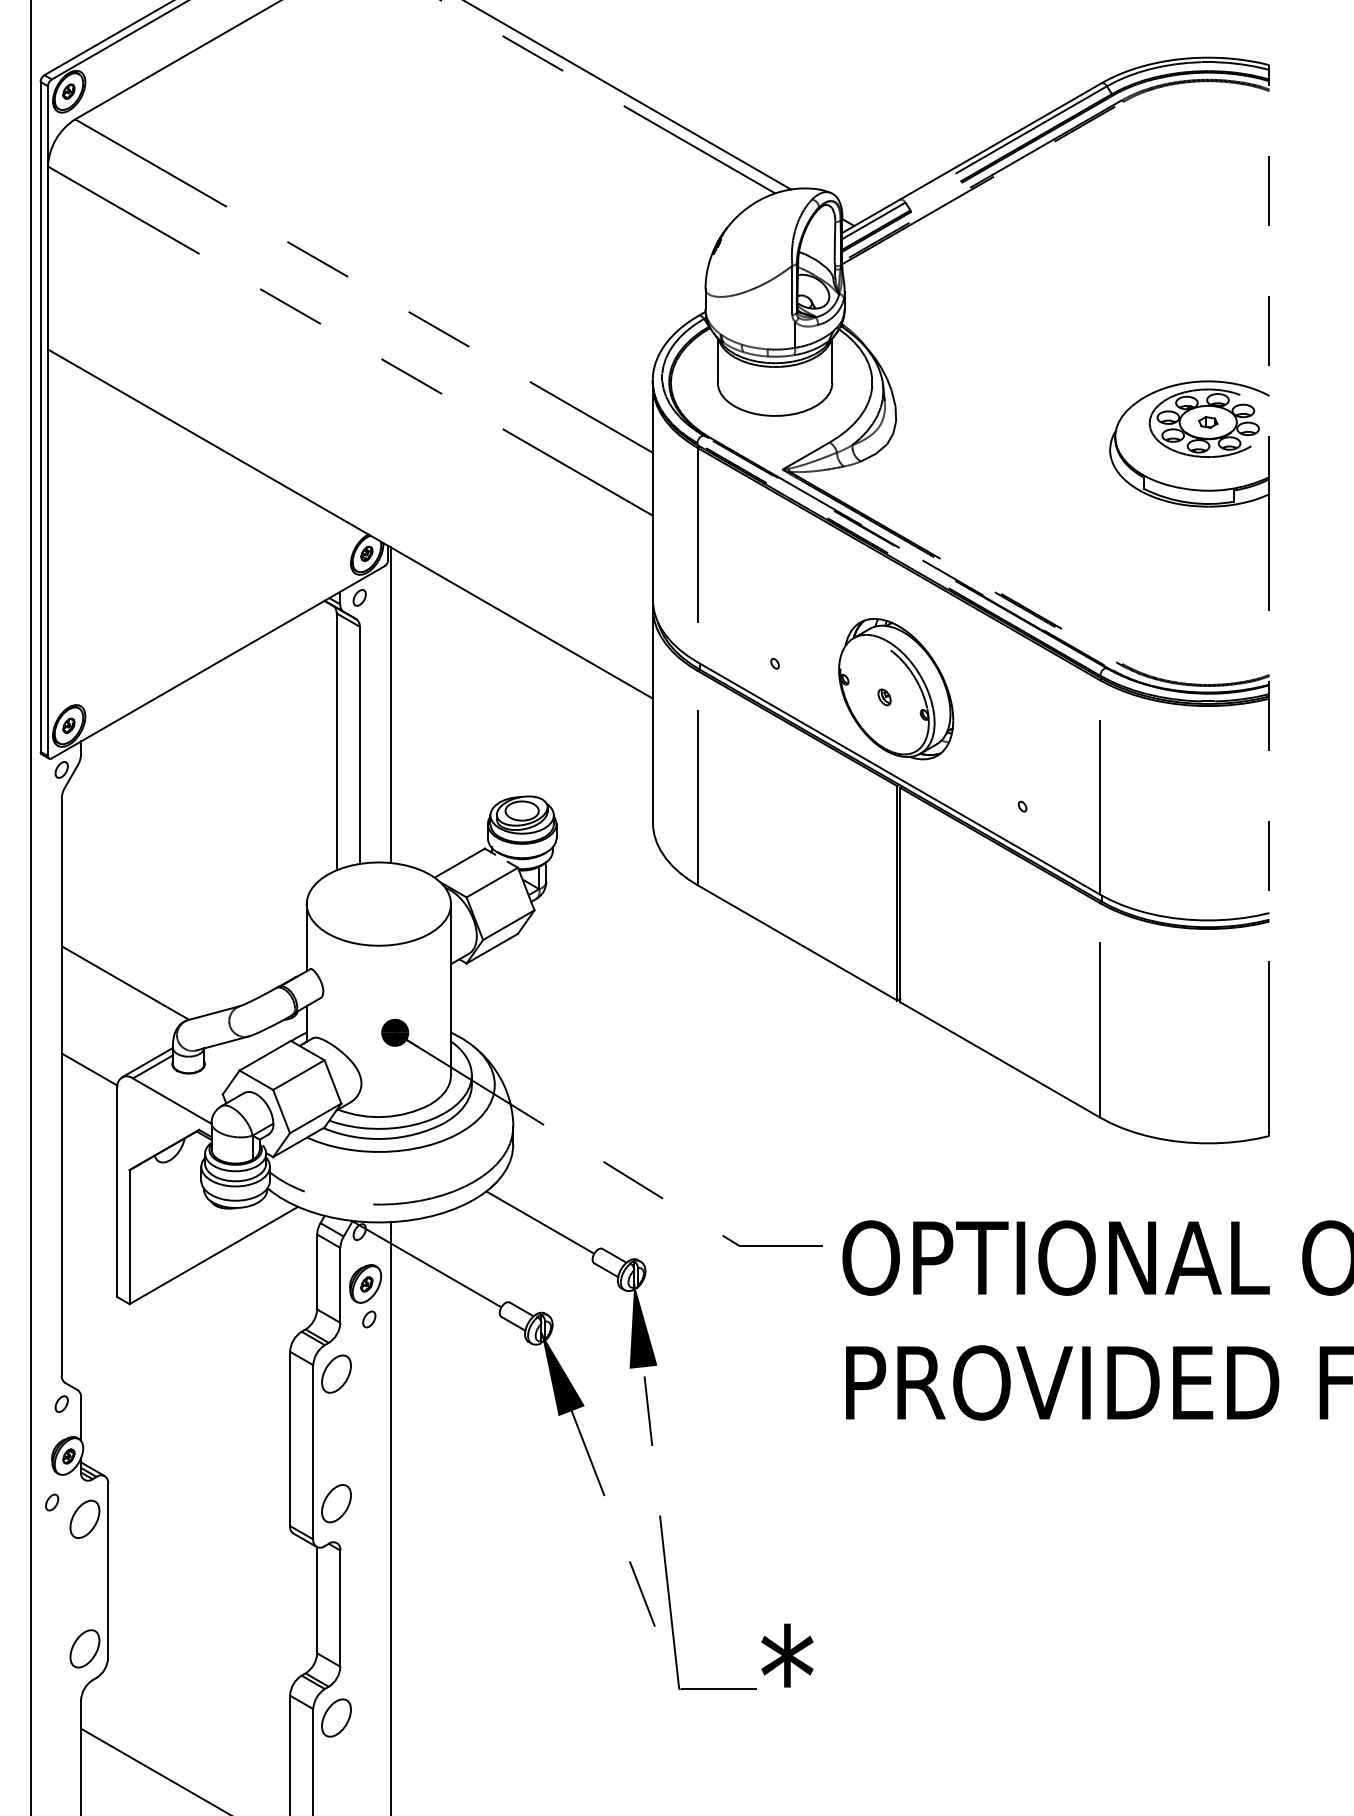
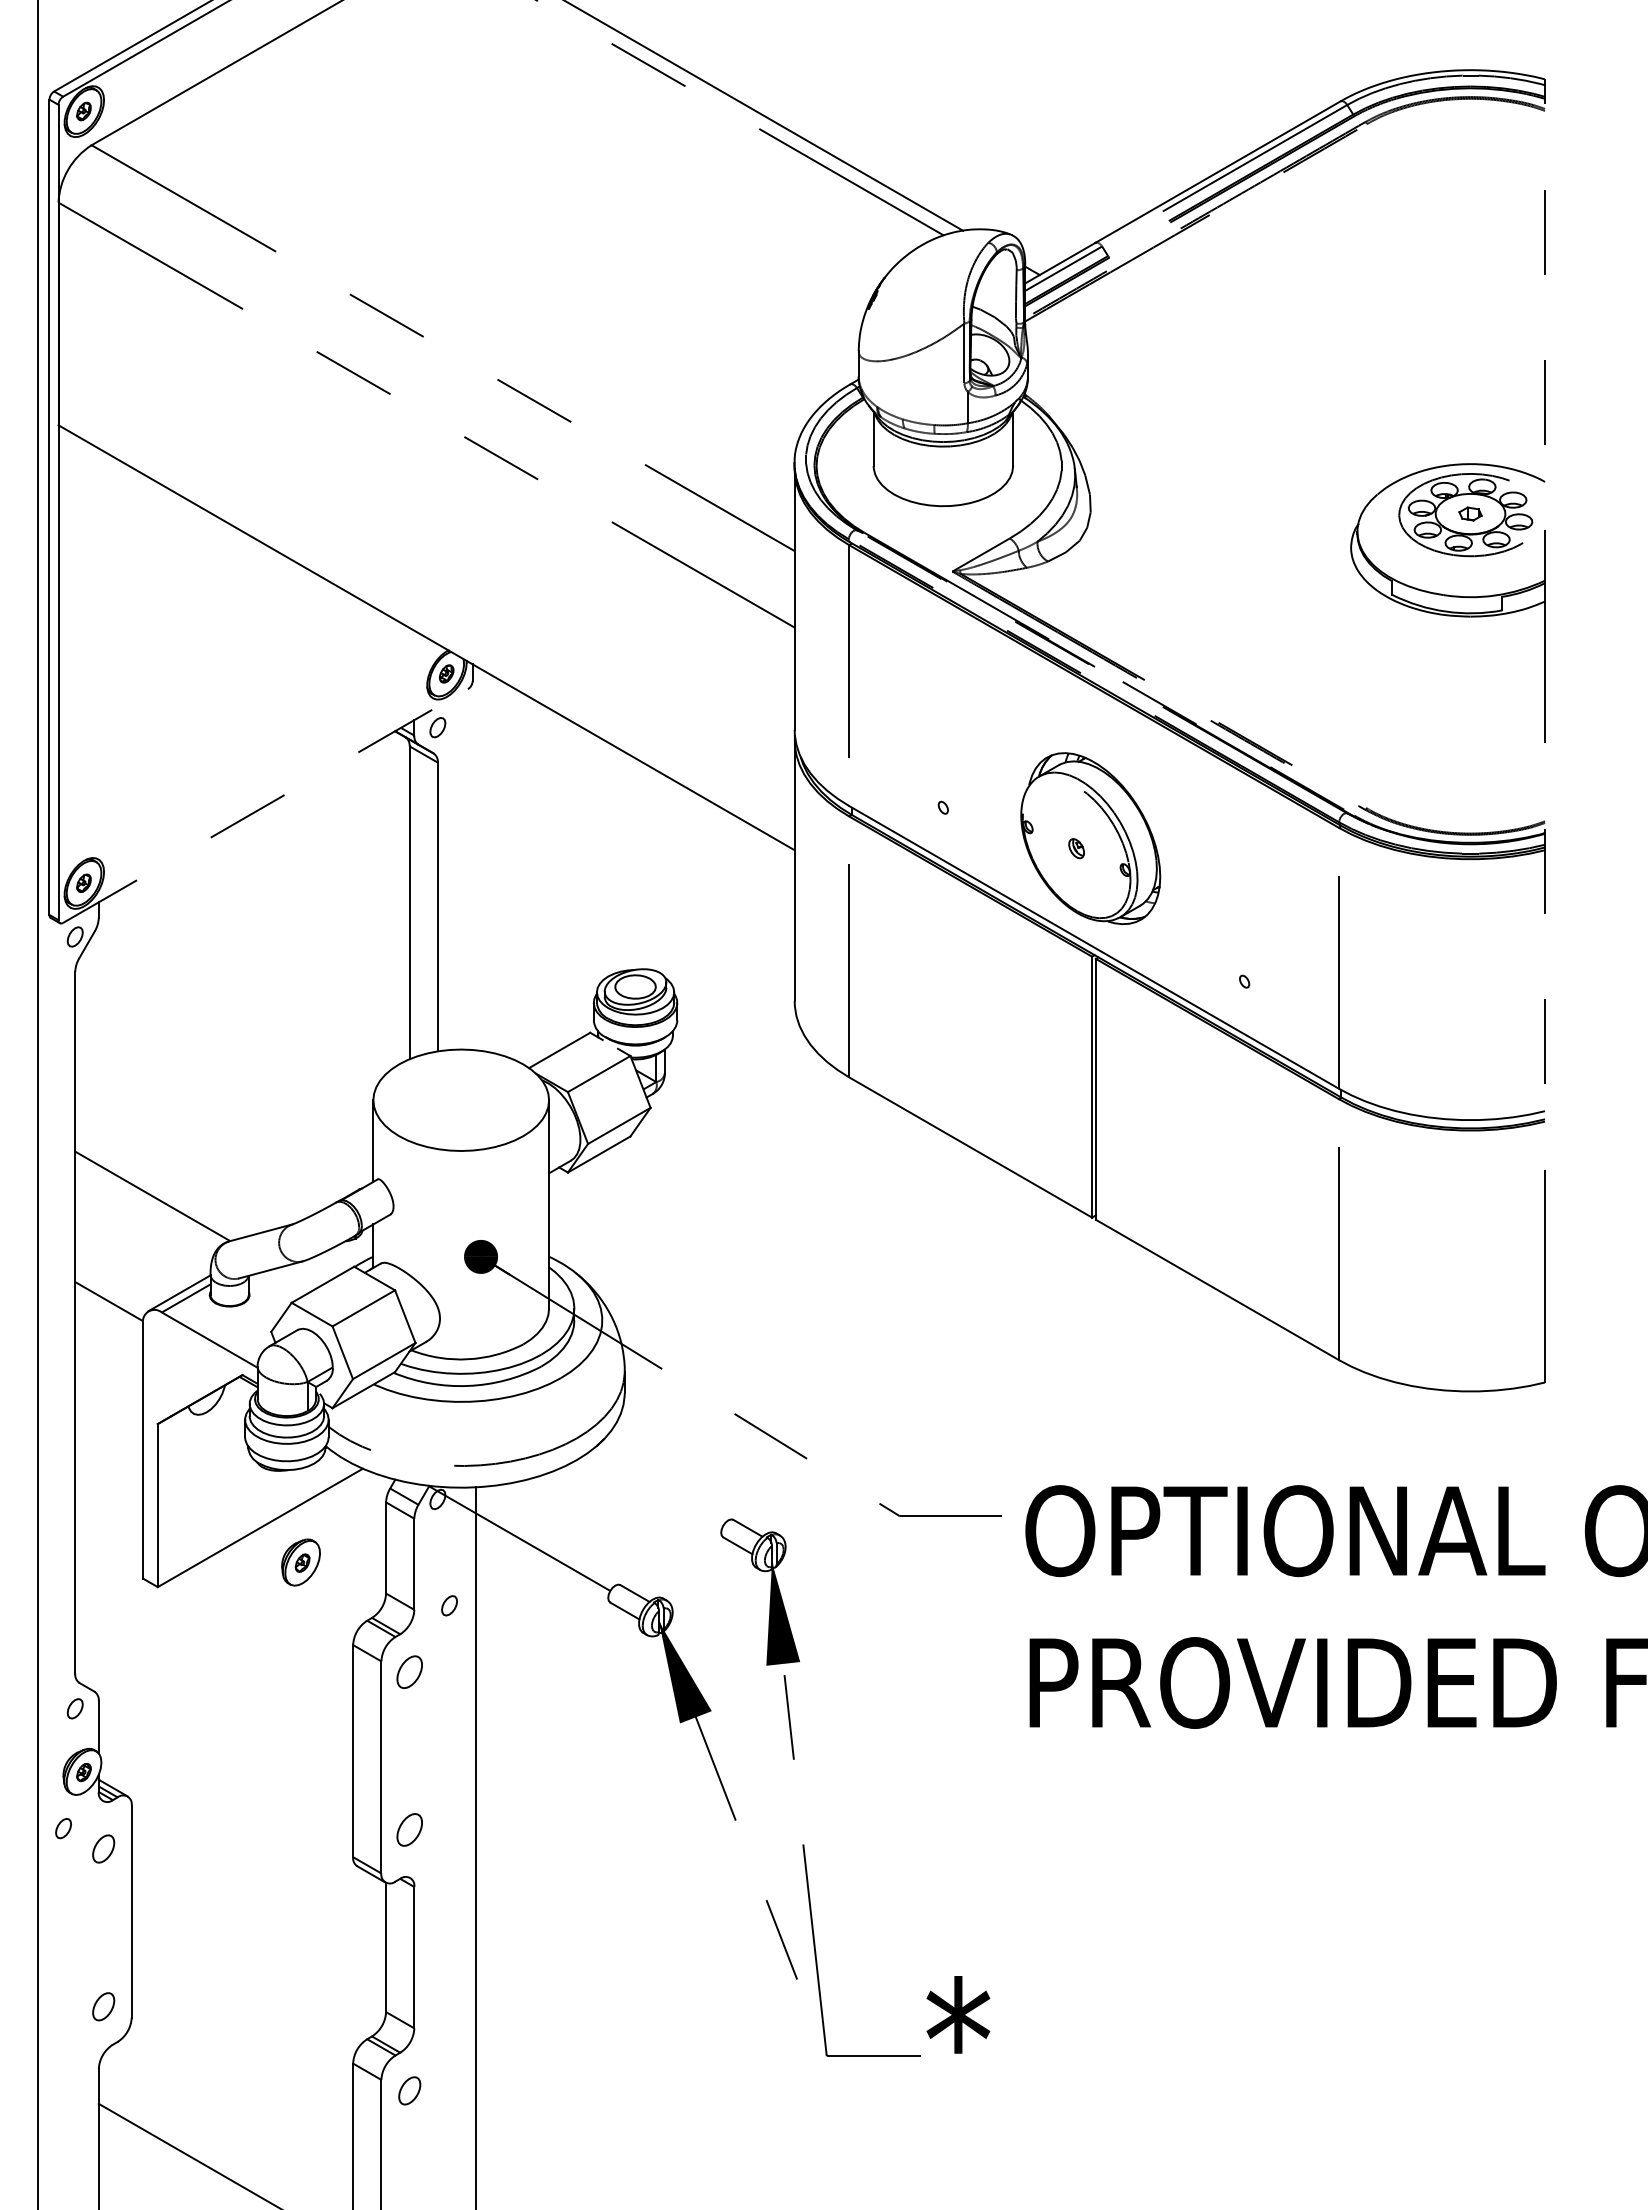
line: (218, 662) -> (265, 806), solid -> dashed
line: (390, 705) -> (475, 858), removed
line: (540, 1222) -> (657, 1487), removed
part: (365, 1283) -> (300, 1562), moved
part: (336, 1373) -> (409, 1671), size x0.7
part: (336, 1503) -> (409, 1829), size x0.7
part: (84, 1518) -> (103, 1848), size x0.6
part: (84, 1648) -> (103, 2006), size x0.6
part: (336, 1717) -> (409, 2090), size x0.6

